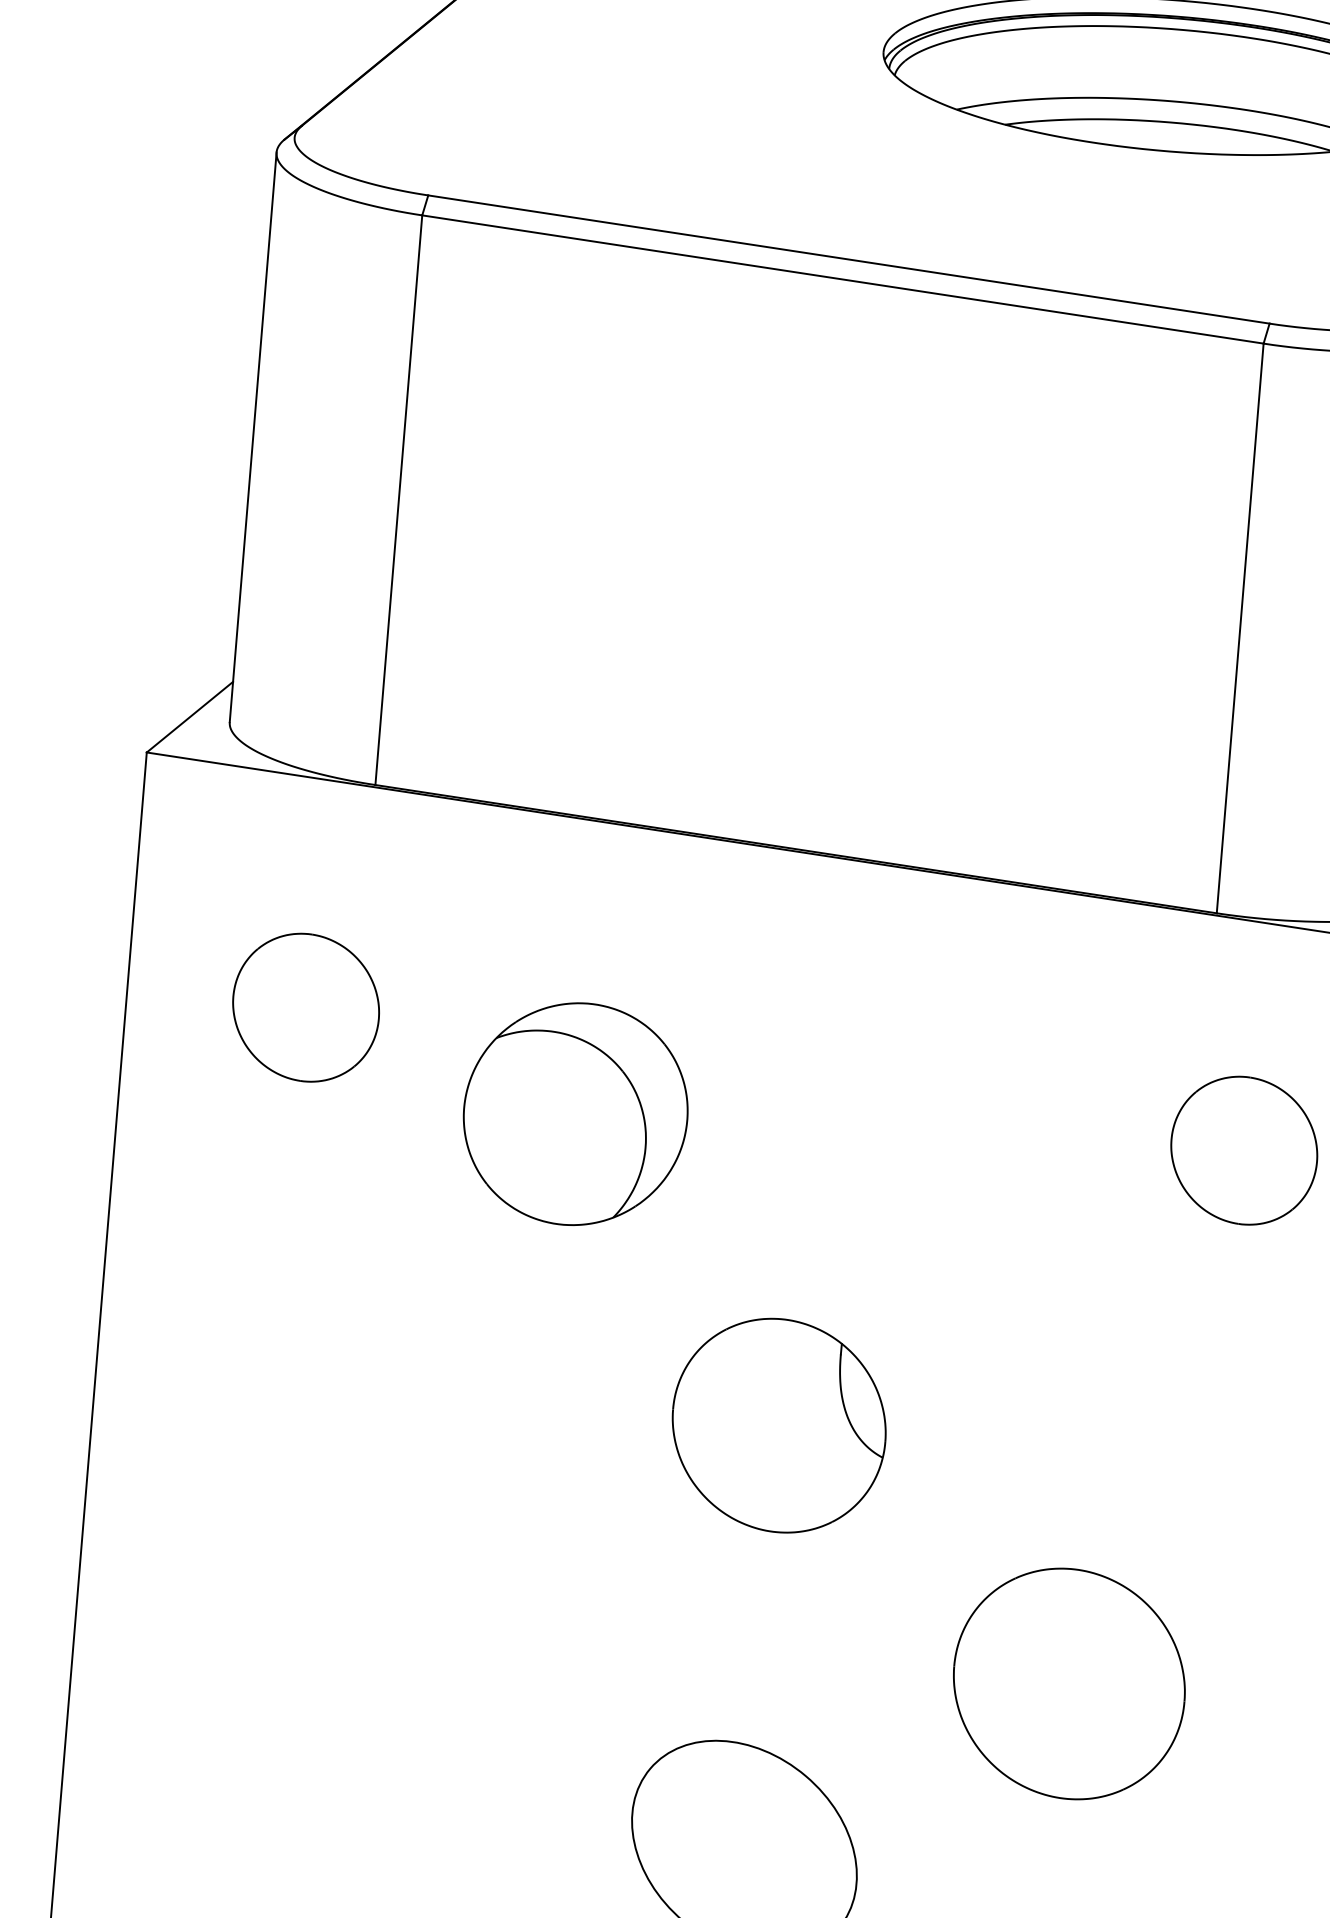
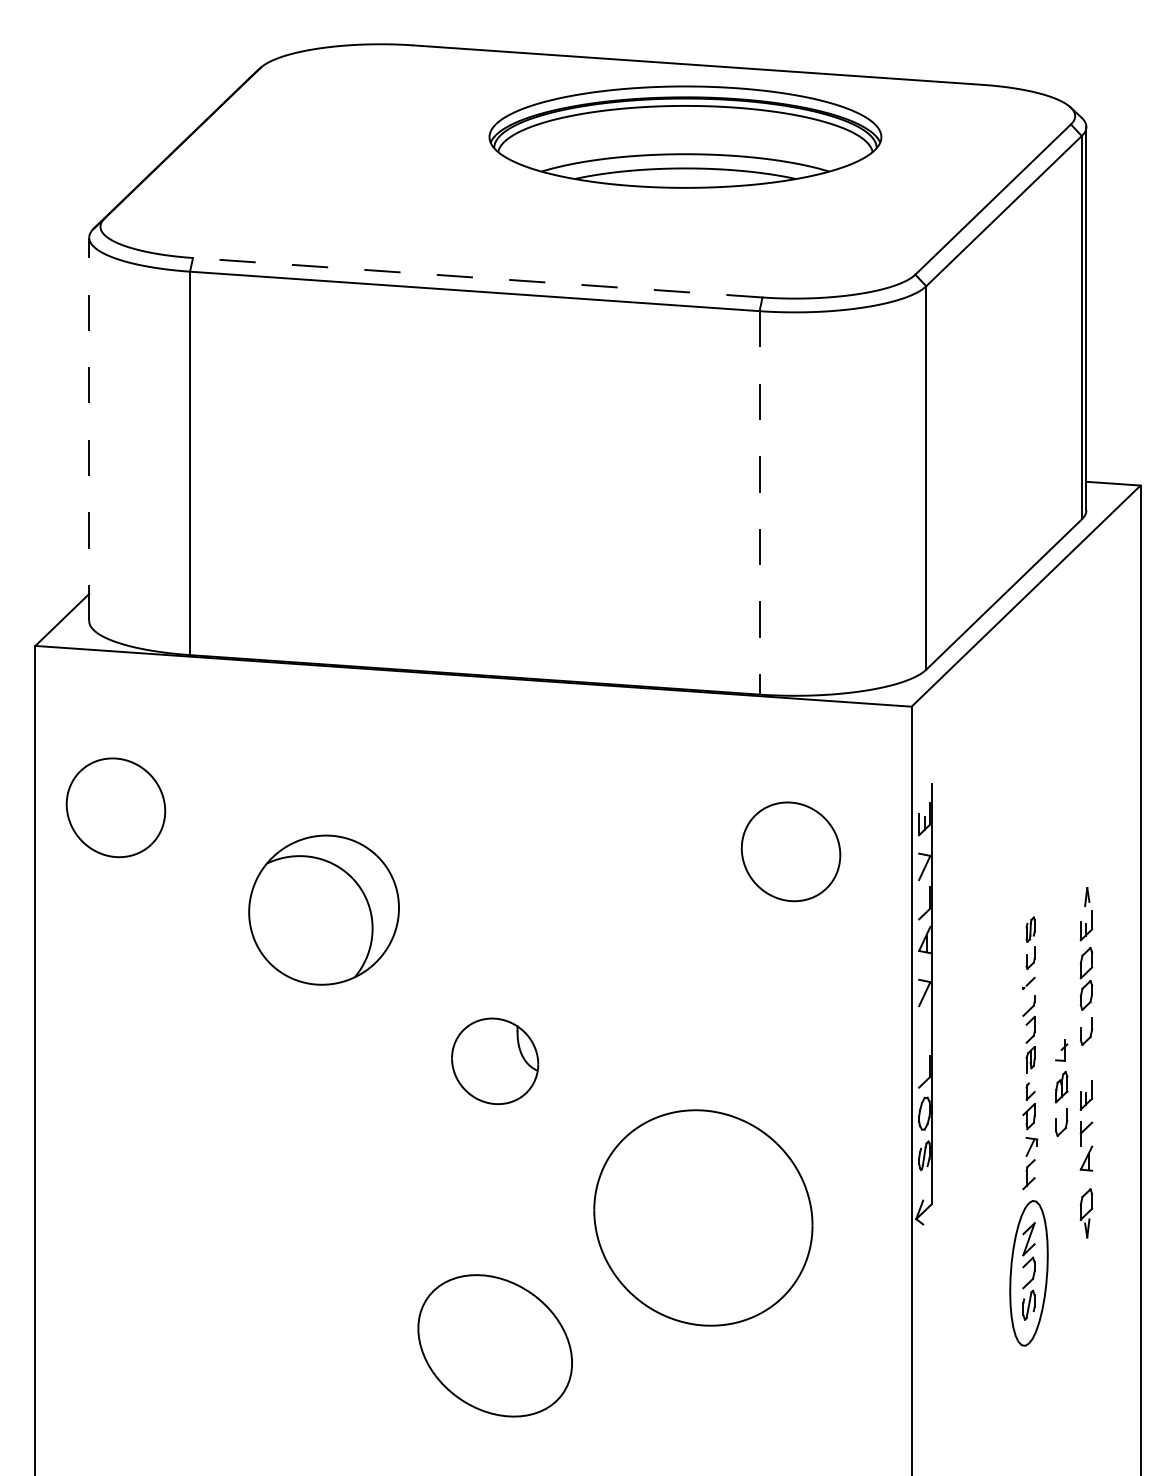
line: (848, 259) -> (477, 277), solid -> dashed
line: (253, 437) -> (89, 429), solid -> dashed
line: (1240, 627) -> (759, 502), solid -> dashed
part: (305, 1007) -> (115, 807), moved
part: (574, 1113) -> (323, 909), moved
part: (778, 1425) -> (494, 1061), size x0.6
part: (1069, 1683) -> (703, 1217), size x1.4

